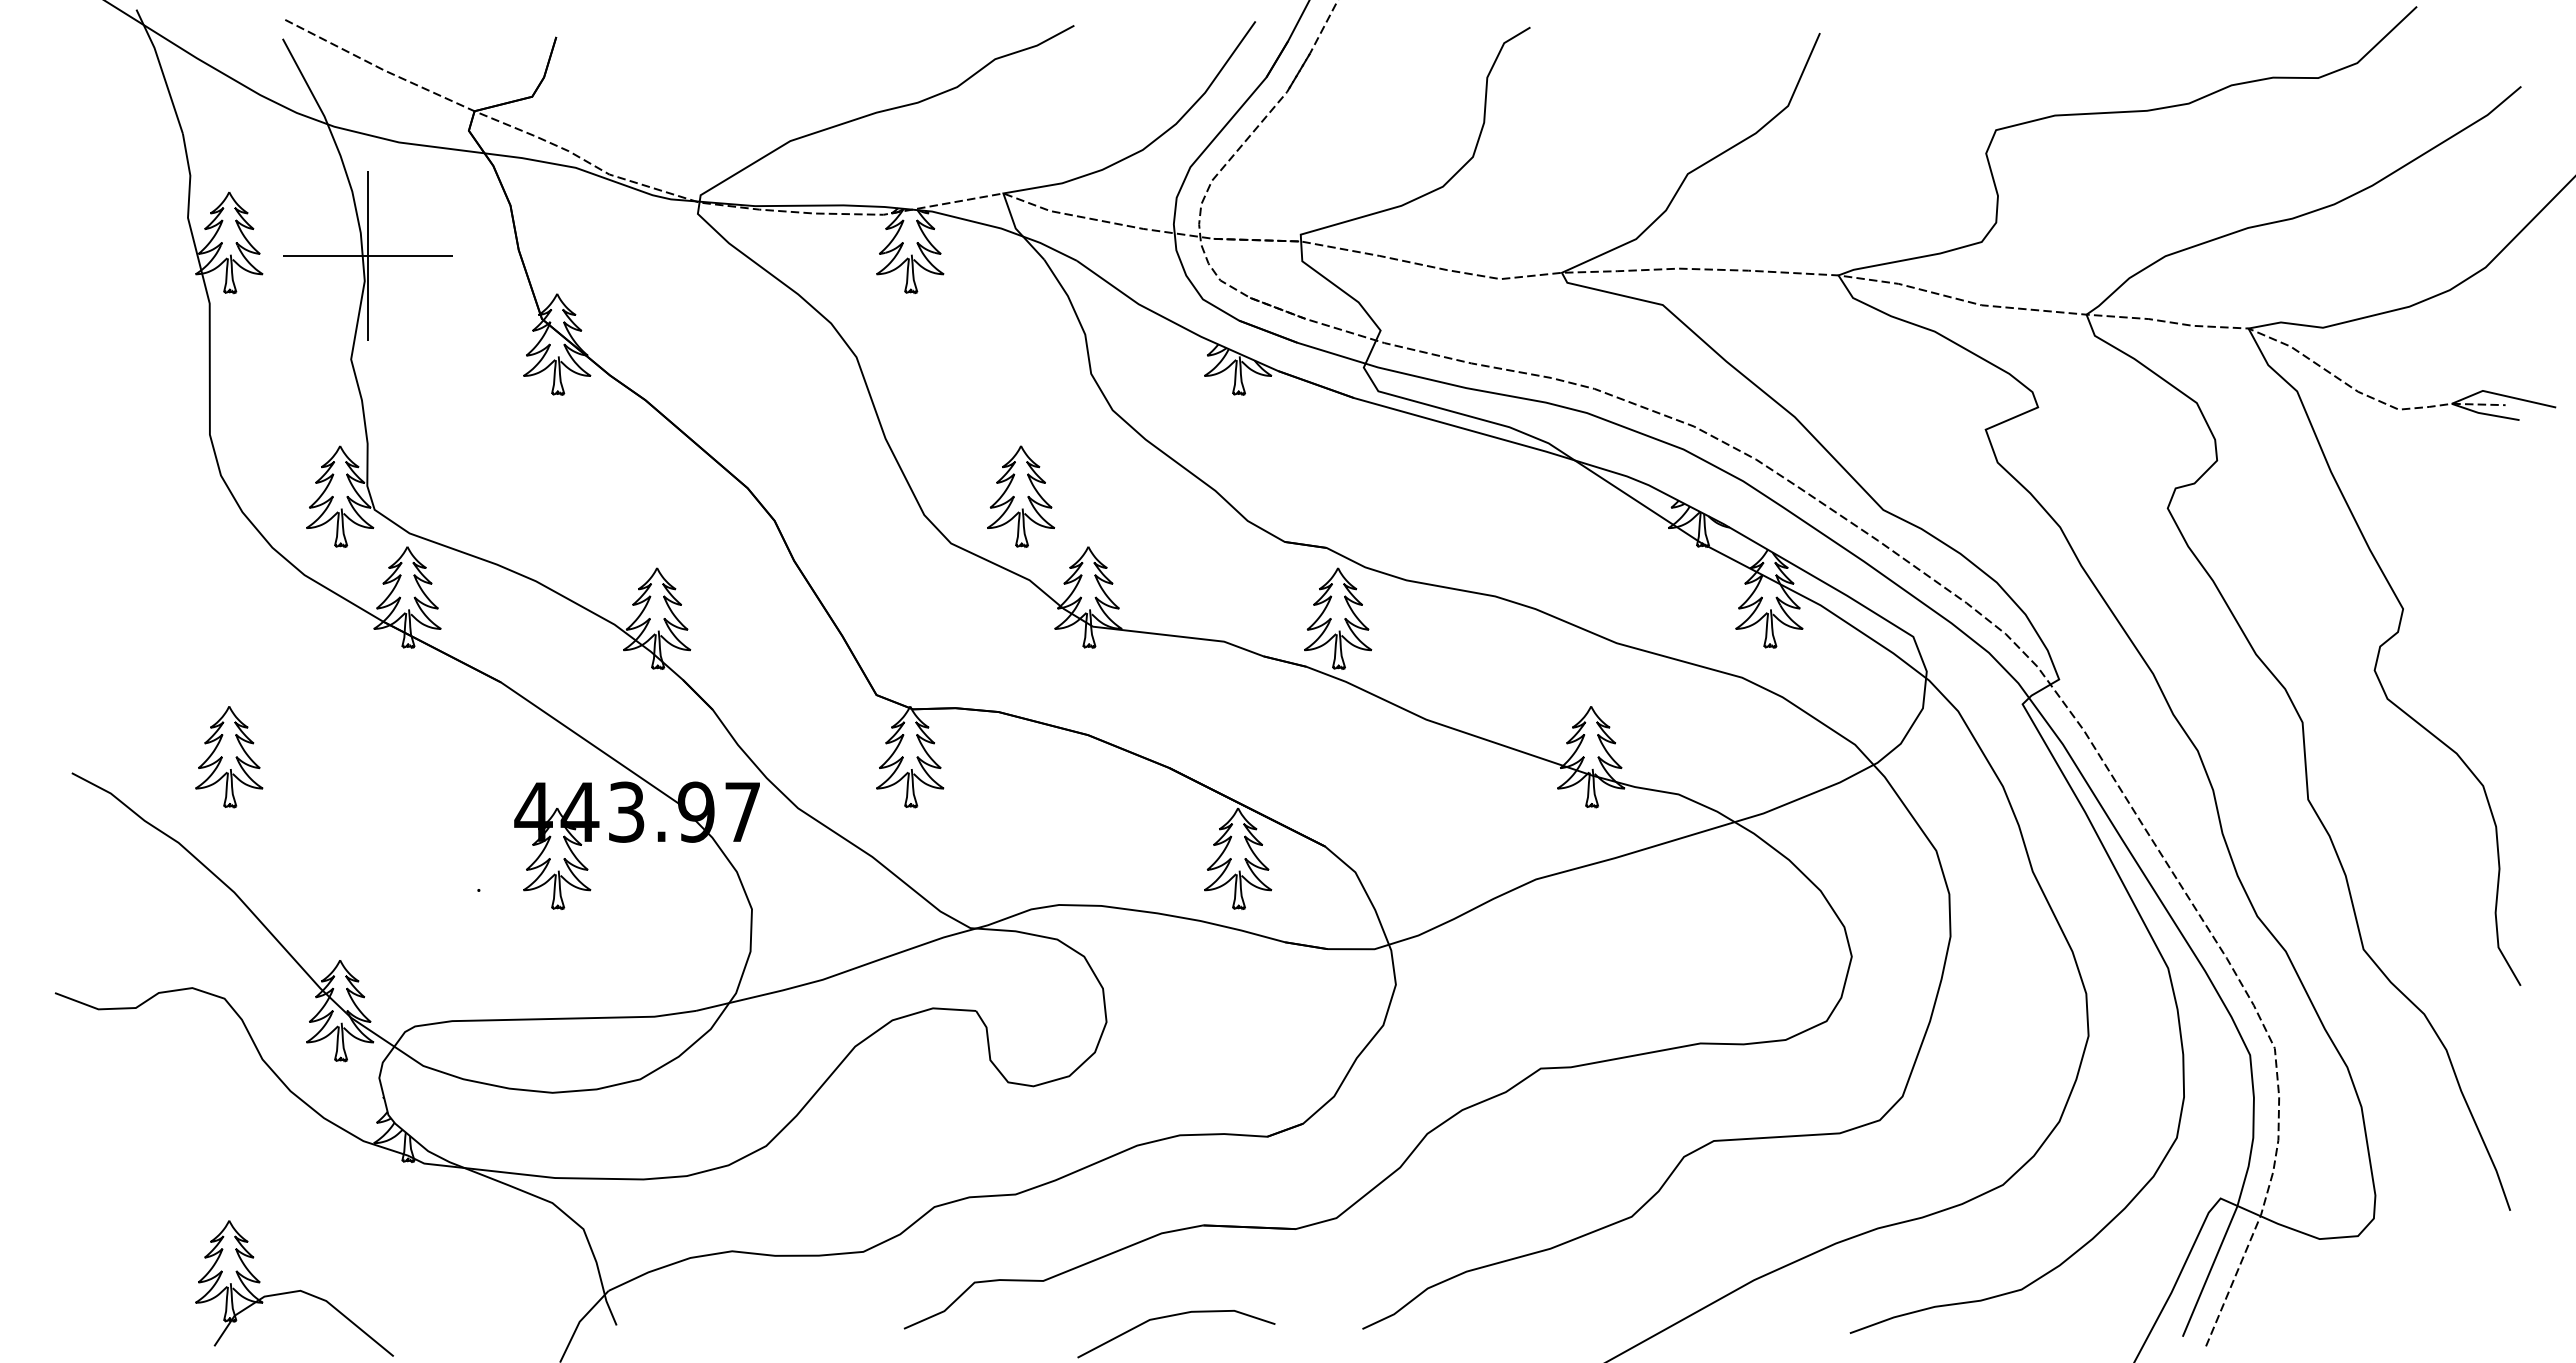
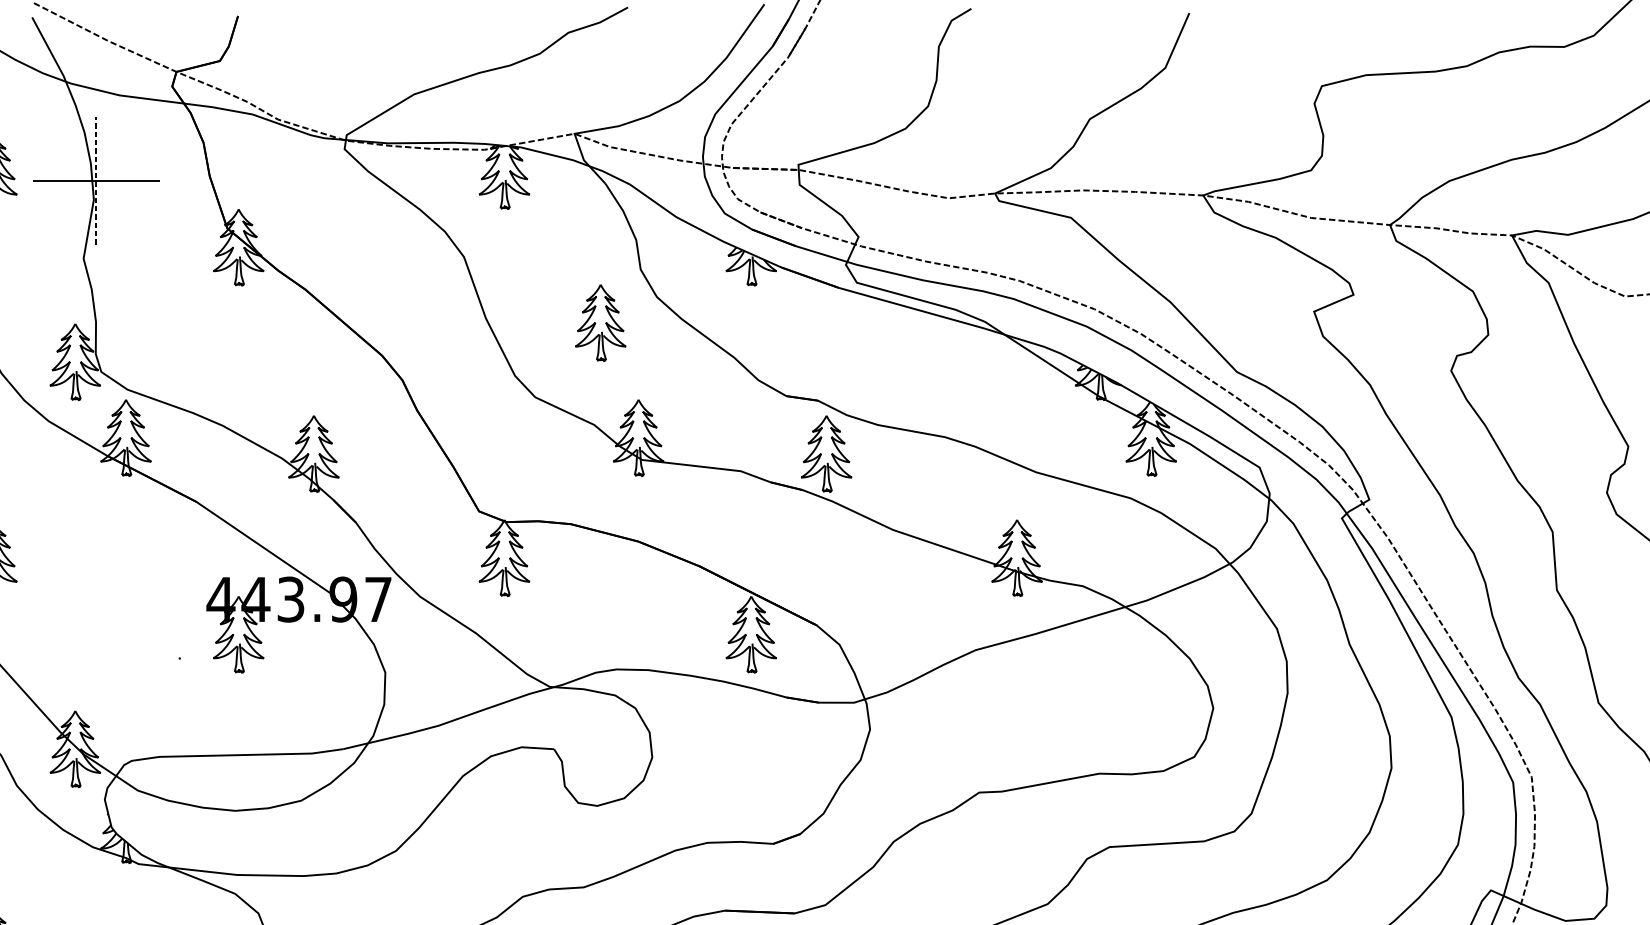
line: (368, 256) -> (96, 181), solid -> dashed
part: (1021, 496) -> (601, 322), moved

